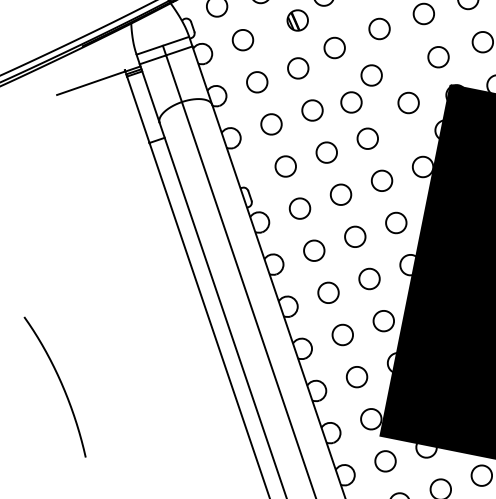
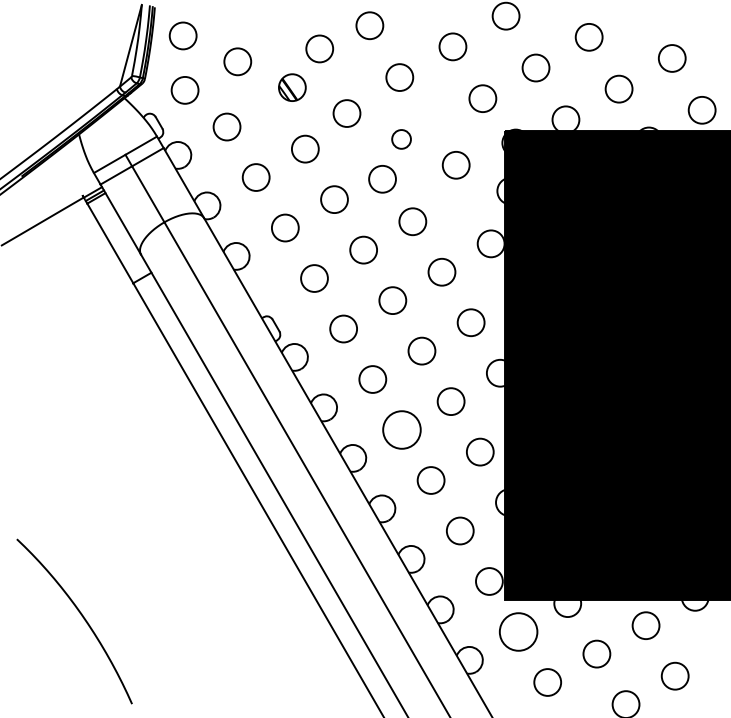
circle: (371, 75) -> (401, 139), size x0.7
circle: (328, 292) -> (401, 429), size x1.4
circle: (385, 460) -> (518, 631), size x1.4

